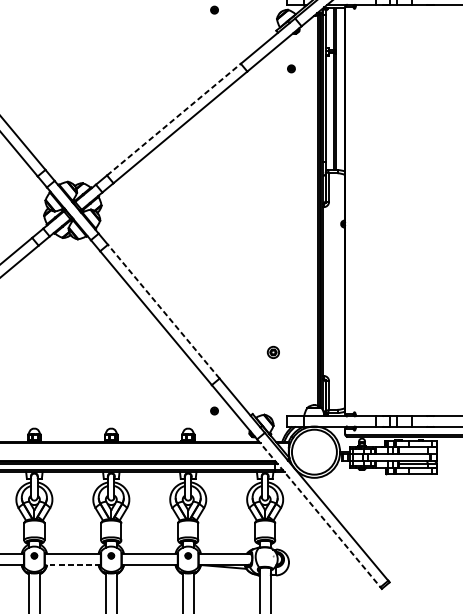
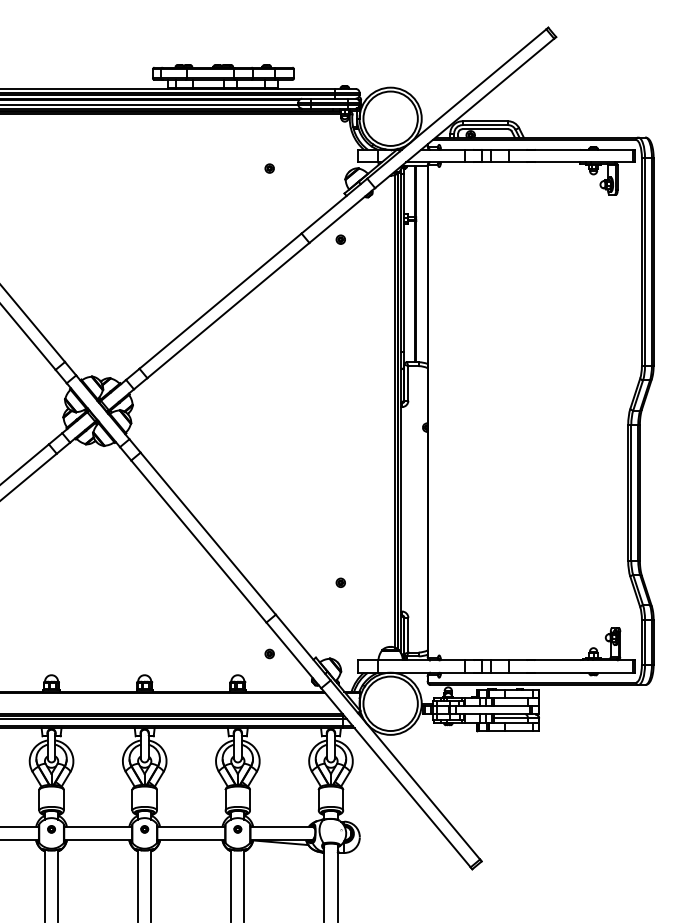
part: (291, 68) -> (340, 239), moved
line: (173, 119) -> (220, 301), dashed -> solid
line: (163, 311) -> (208, 533), dashed -> solid
part: (273, 352) -> (340, 582), size x0.62
line: (318, 513) -> (395, 777), dashed -> solid
line: (73, 565) -> (98, 840), dashed -> solid

